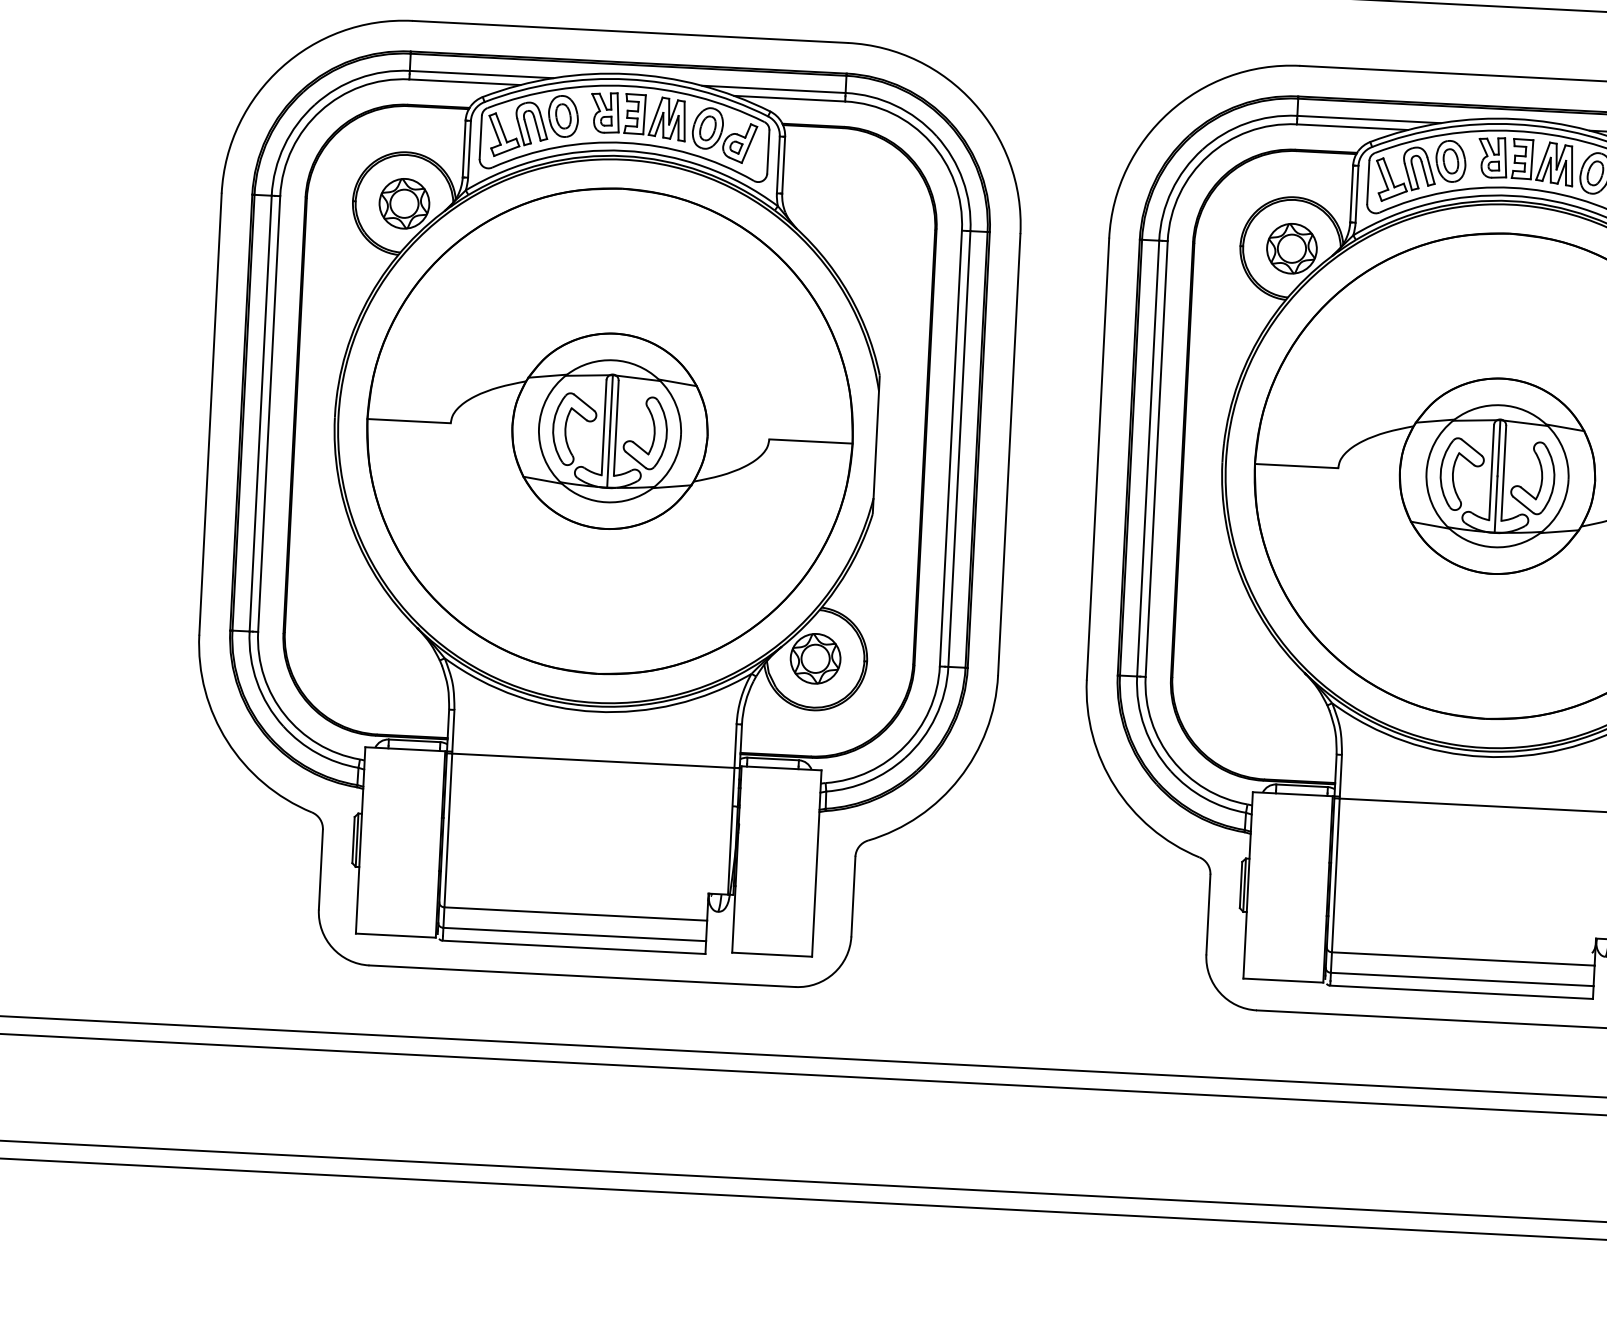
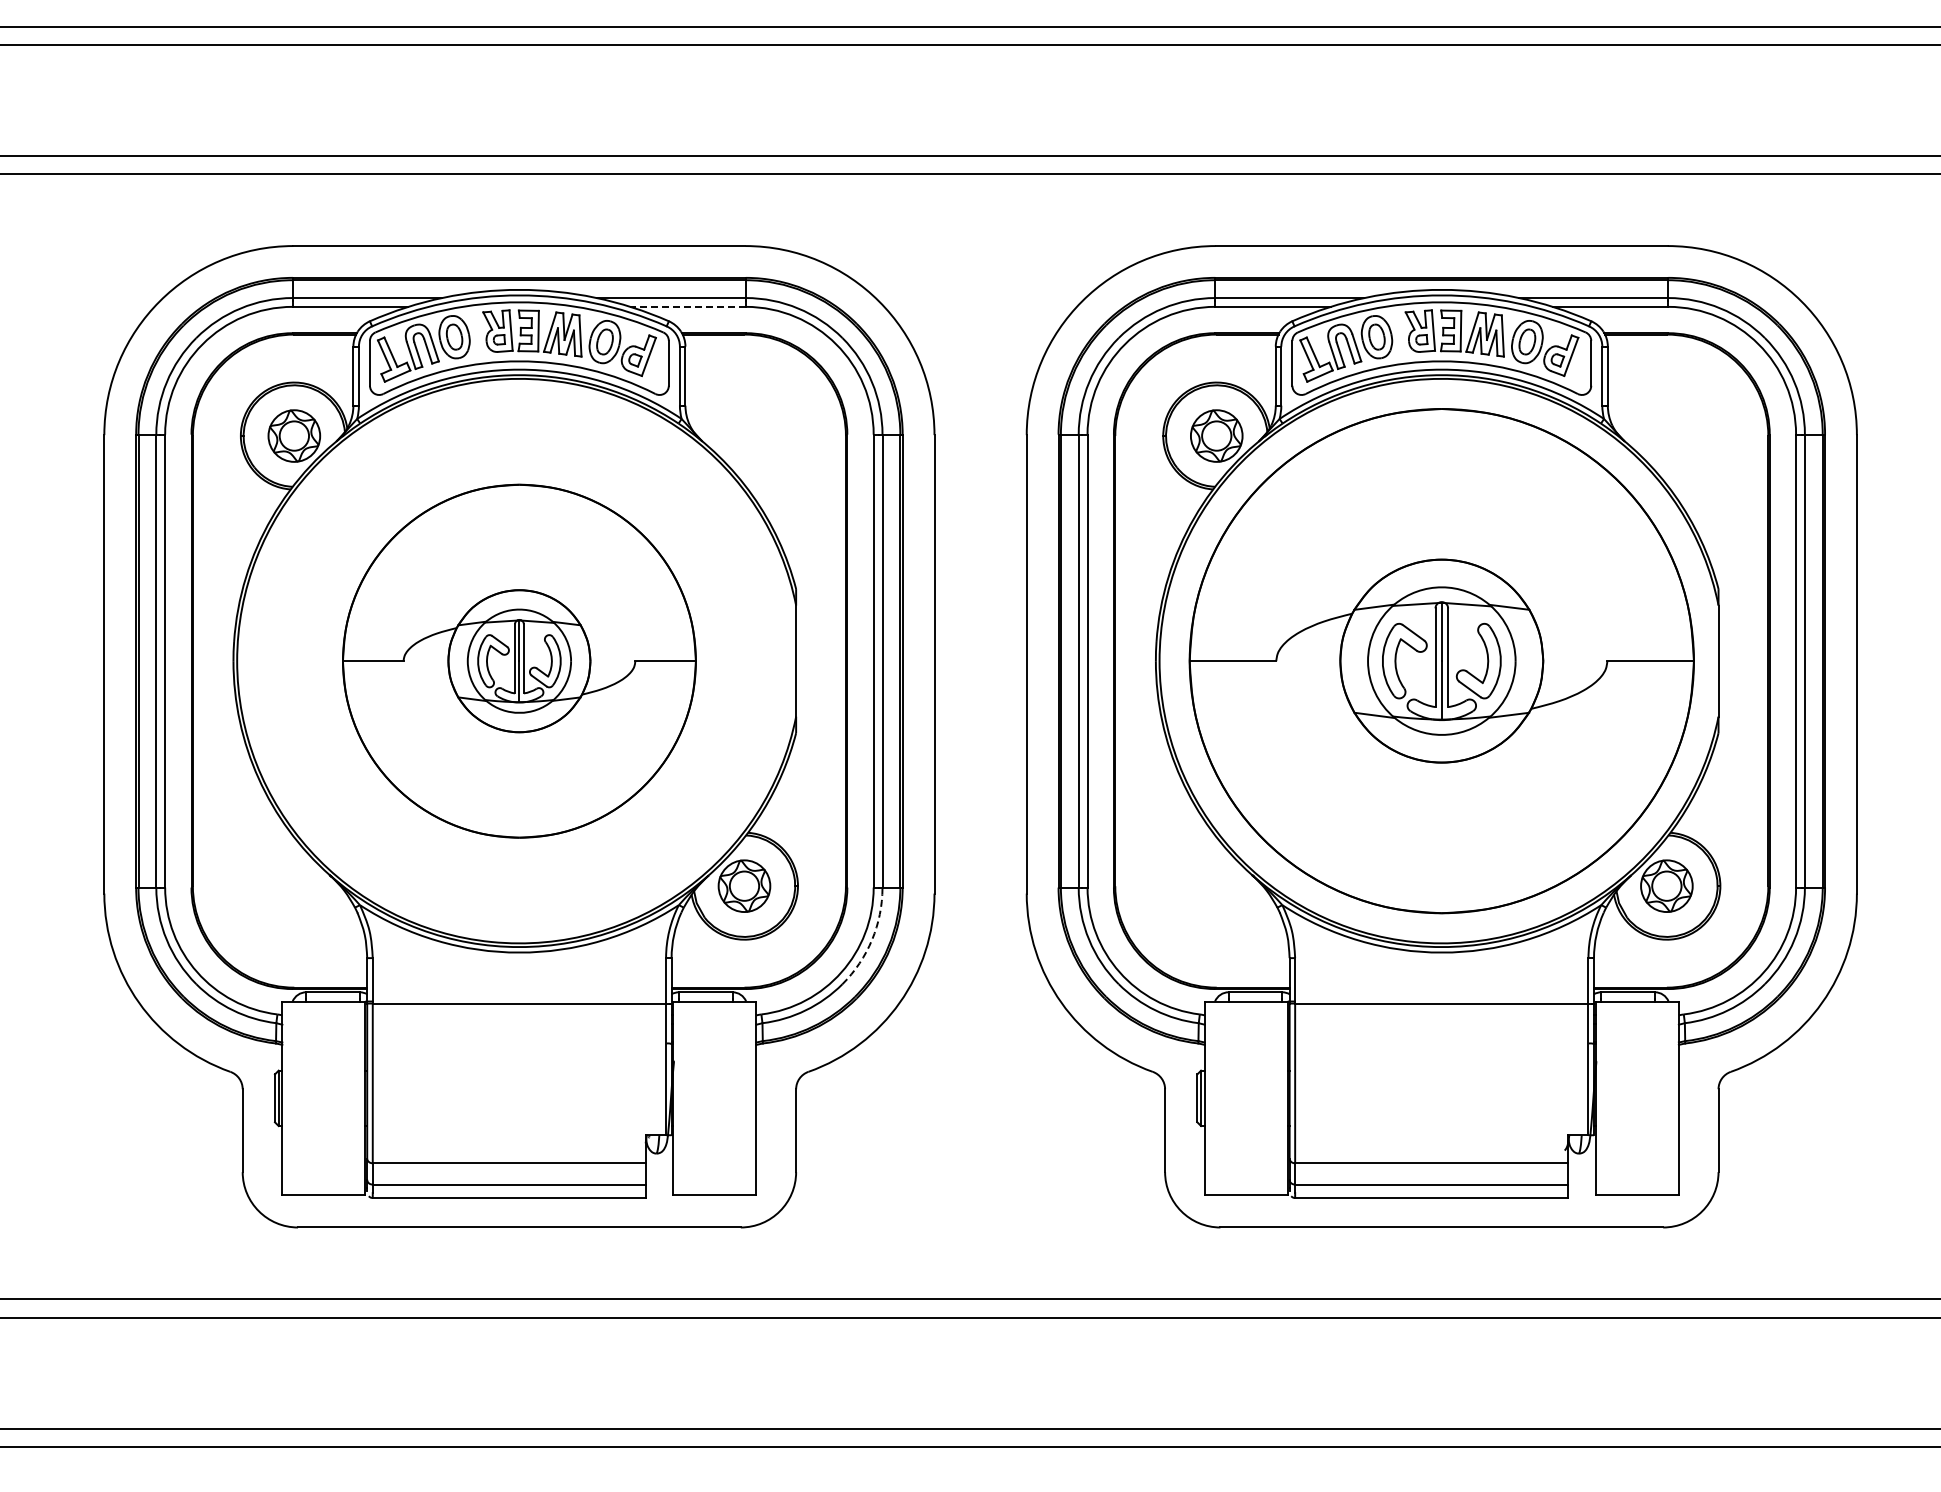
line: (790, 98) -> (688, 306), solid -> dashed
part: (610, 431) -> (519, 661), size x0.7
arc: (936, 716) -> (872, 939), solid -> dashed

